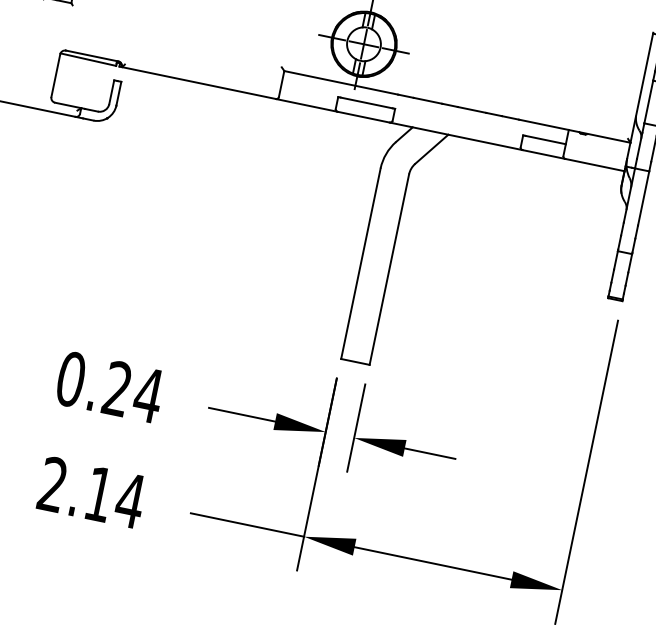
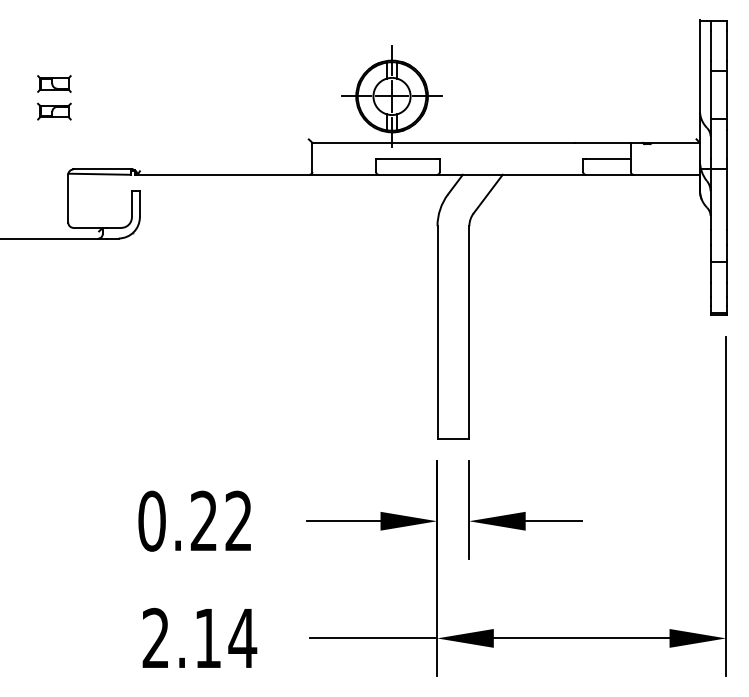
text: (148, 394) -> (238, 520), 0.24 -> 0.22

